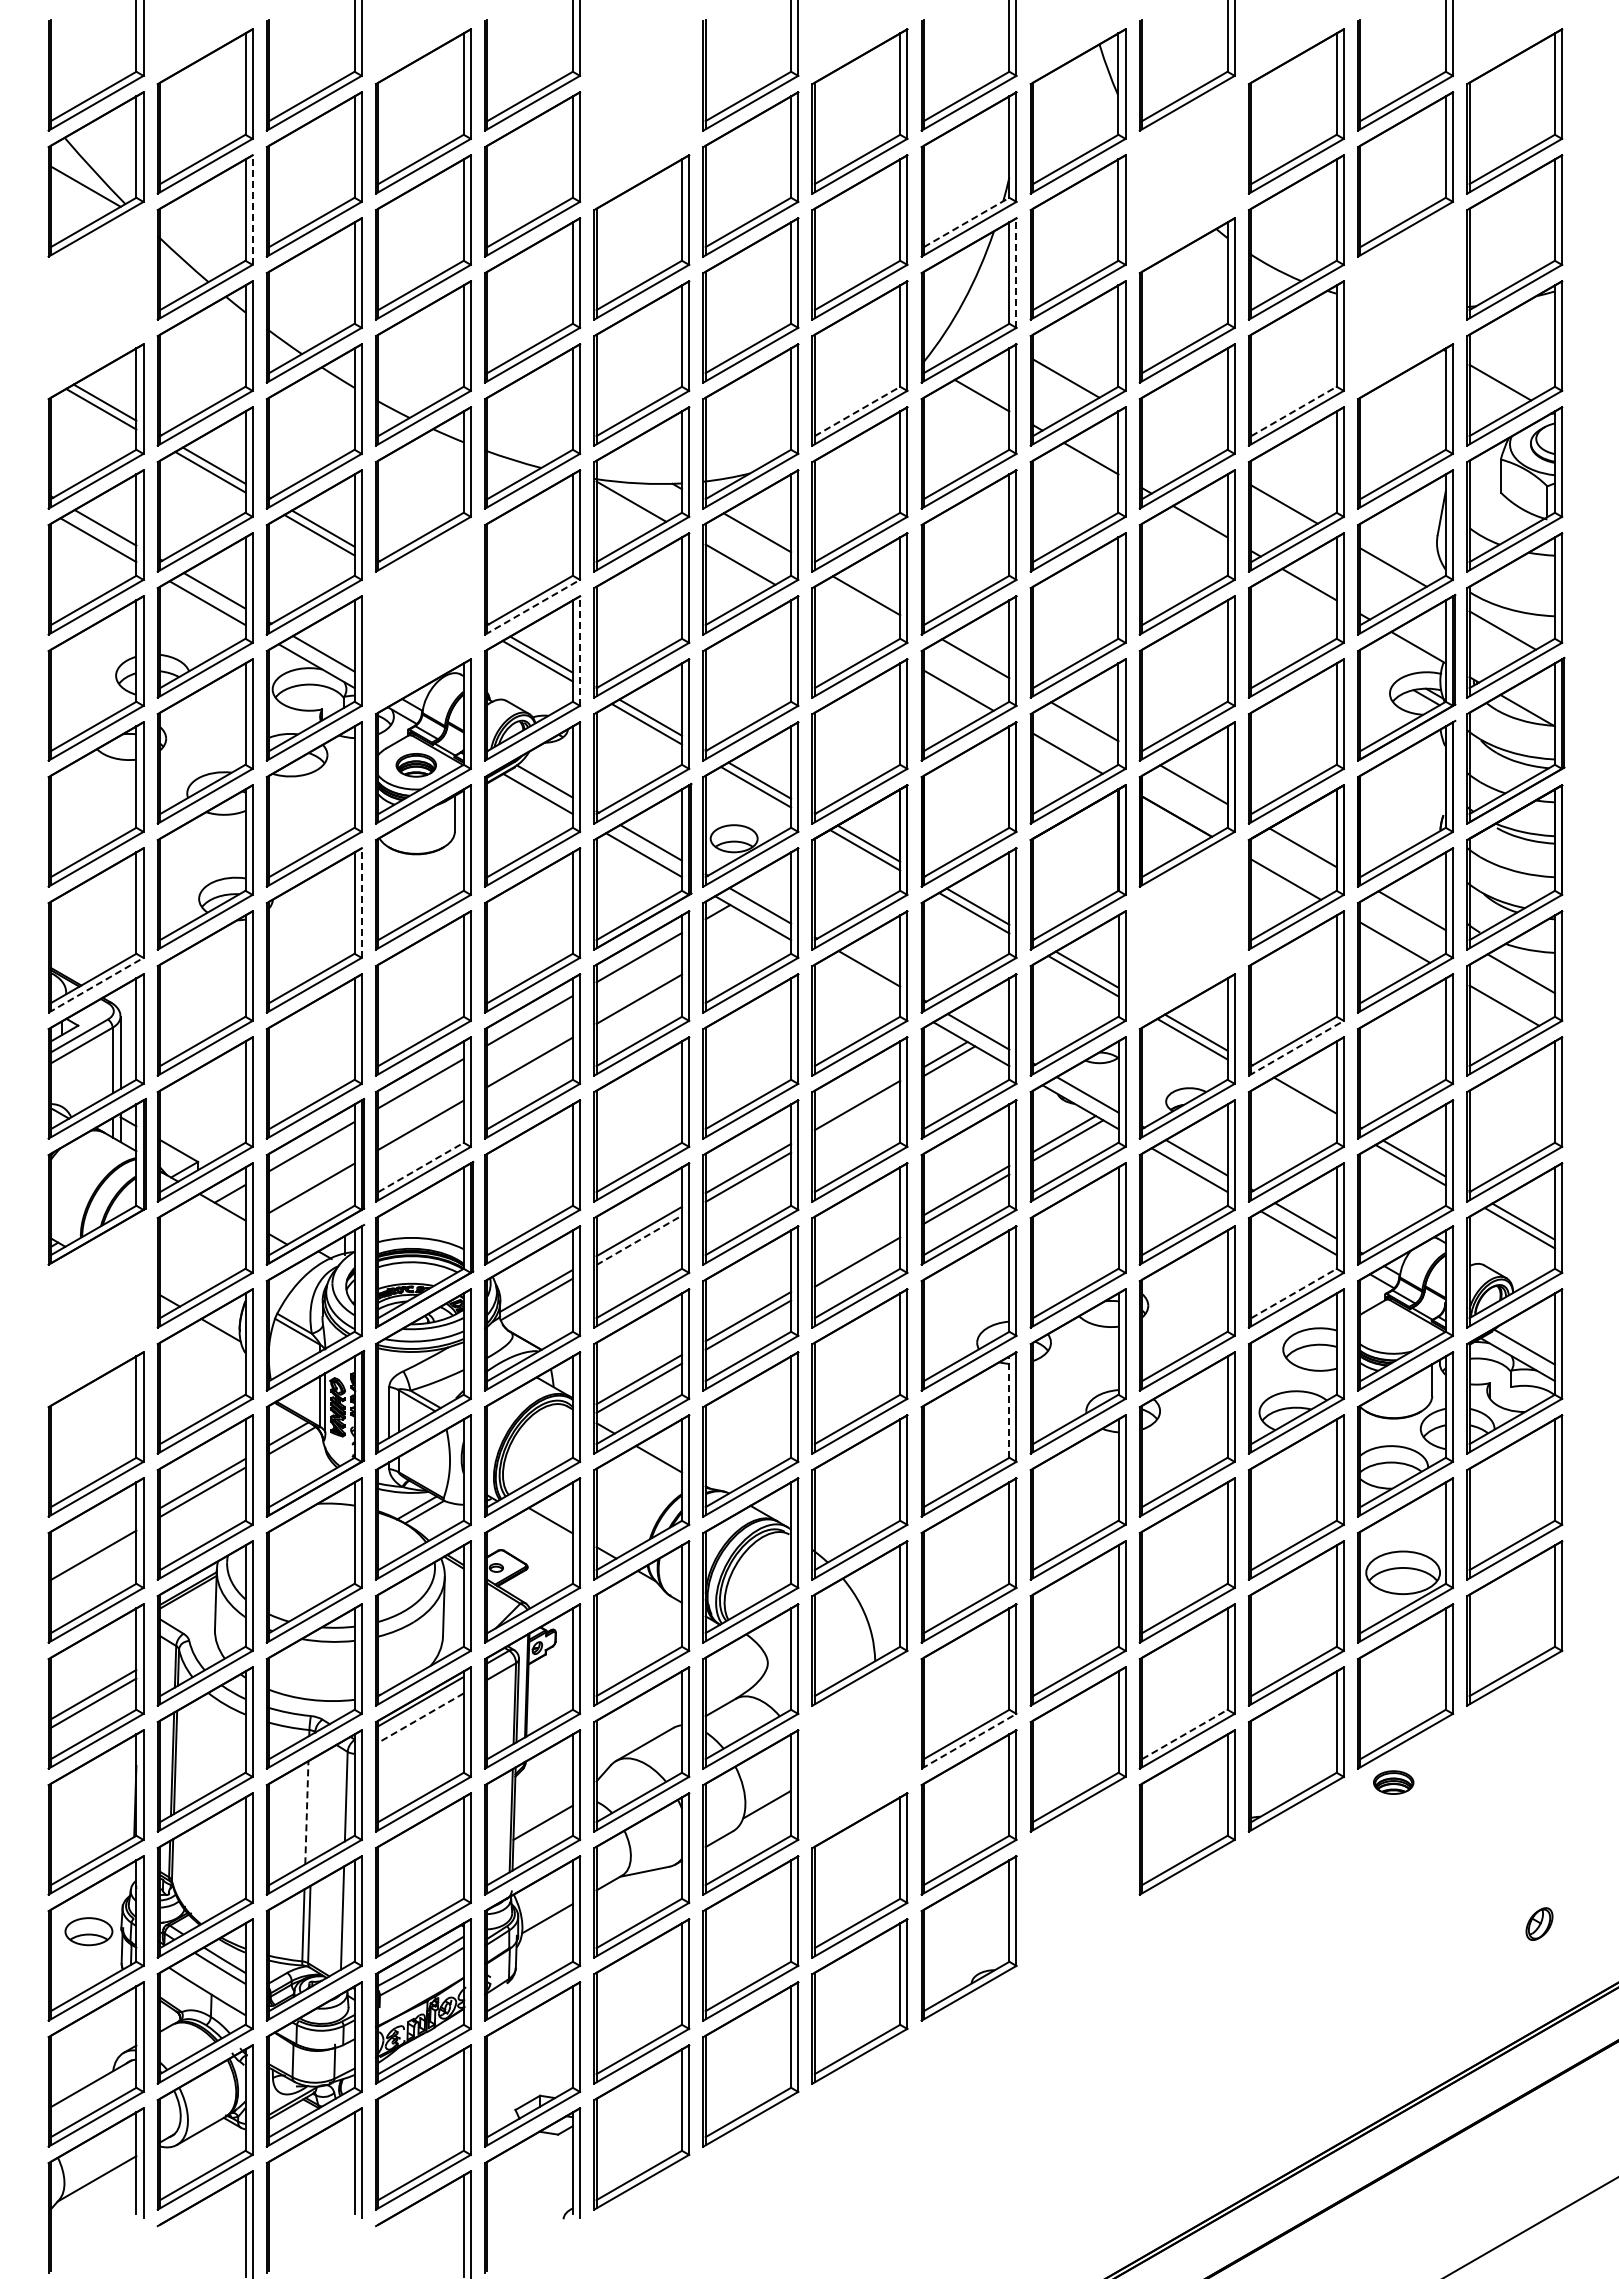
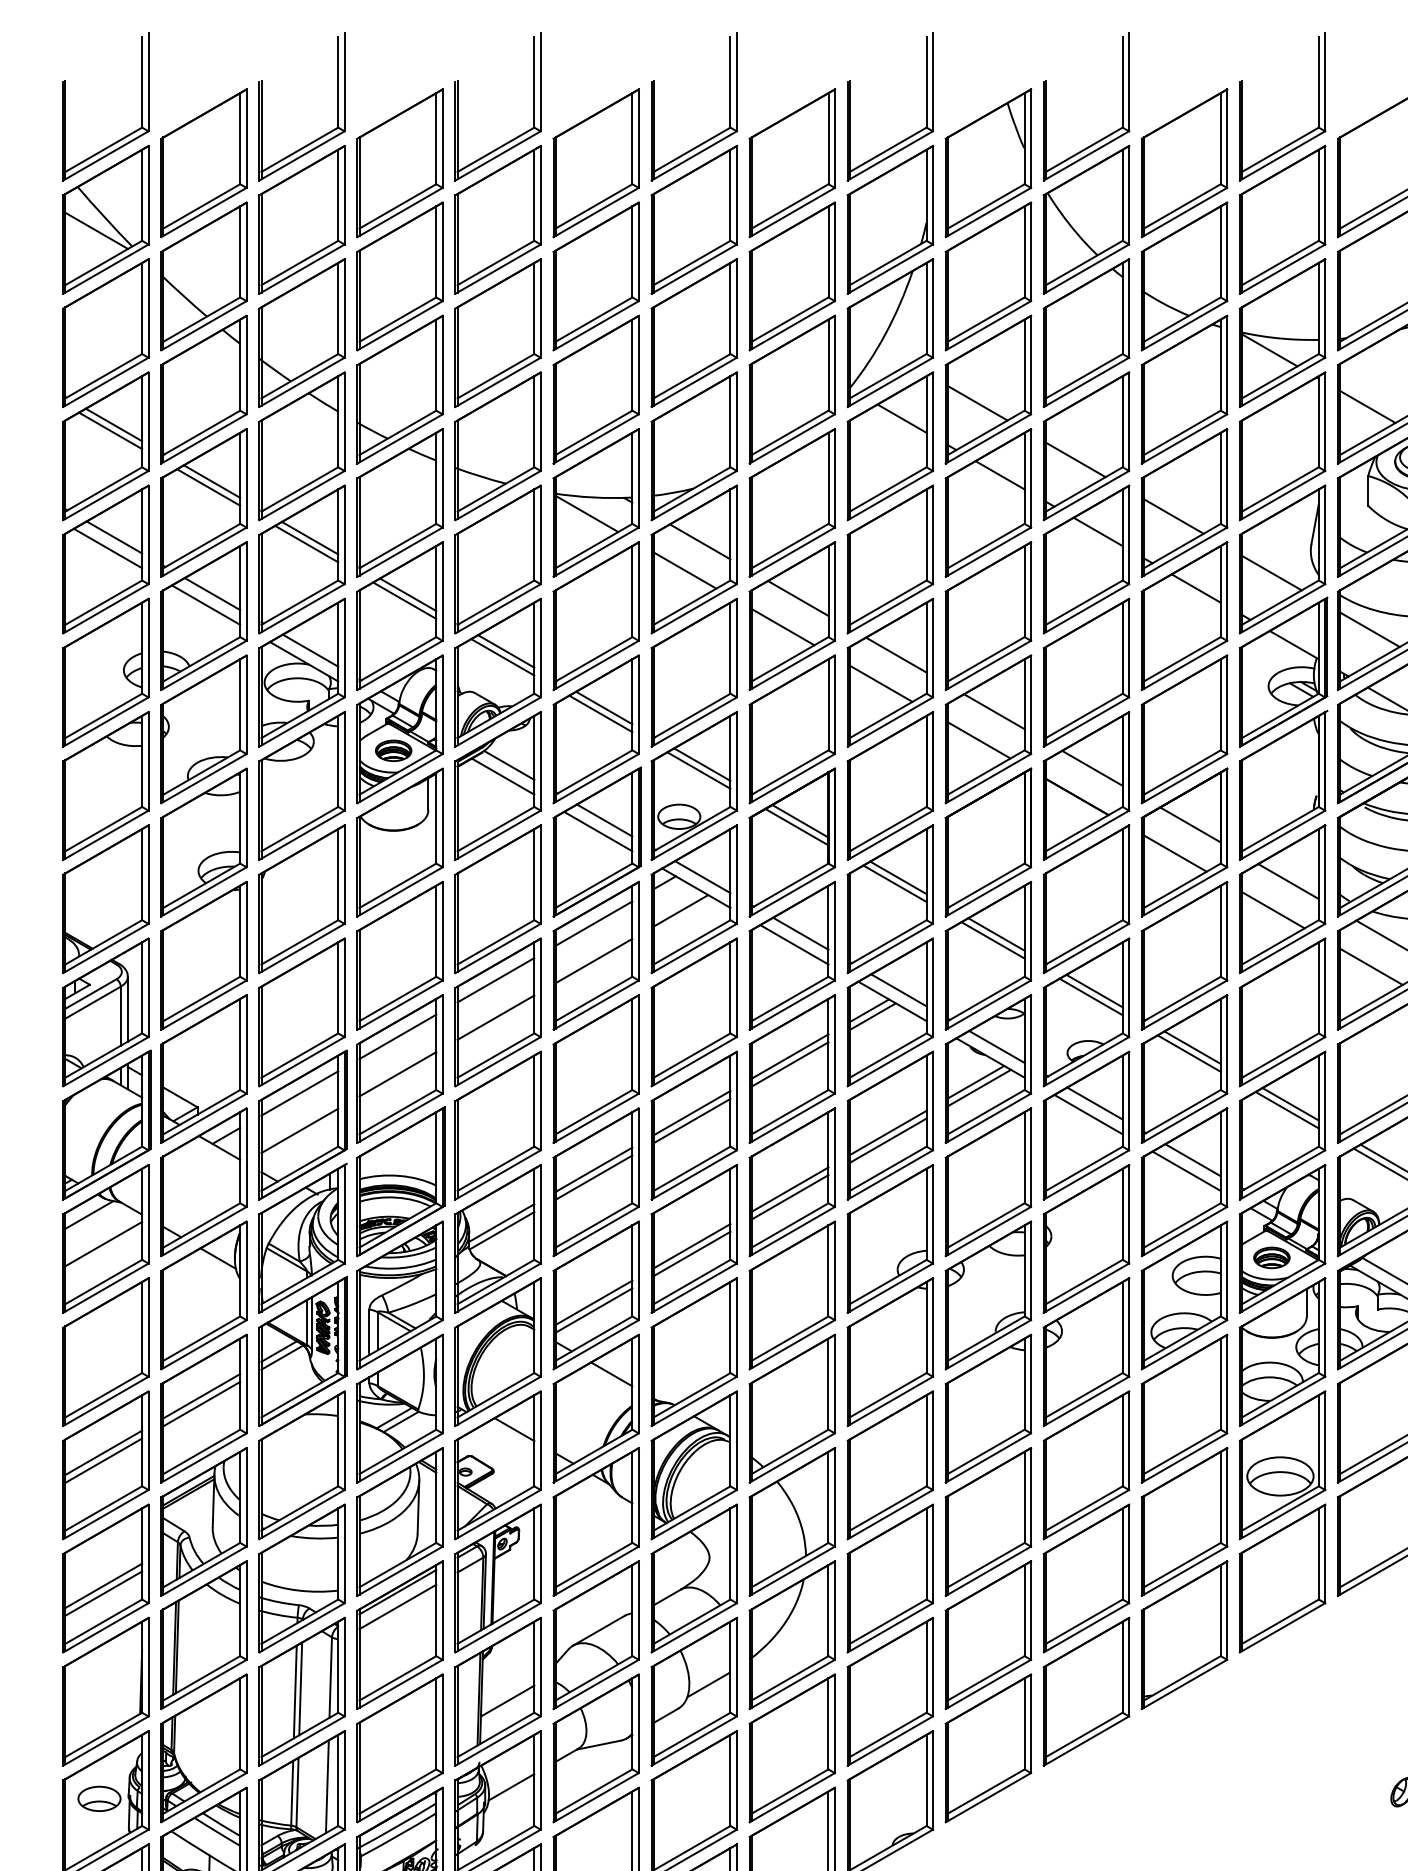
part: (641, 111) -> (596, 163), added
part: (1186, 174) -> (1085, 219), added
line: (252, 210) -> (246, 252), dashed -> solid
line: (967, 222) -> (888, 263), dashed -> solid
line: (1016, 273) -> (932, 308), dashed -> solid
part: (95, 300) -> (105, 333), added
part: (1405, 300) -> (1282, 333), added
line: (857, 411) -> (790, 432), dashed -> solid
line: (1294, 411) -> (1182, 432), dashed -> solid
line: (1175, 441) -> (1075, 459), added
line: (532, 607) -> (498, 609), dashed -> solid
part: (423, 615) -> (400, 616), added
line: (849, 627) -> (782, 626), added
line: (579, 651) -> (540, 648), dashed -> solid
line: (361, 903) -> (344, 875), dashed -> solid
part: (1186, 930) -> (1085, 899), added
line: (735, 942) -> (680, 910), added
line: (862, 981) -> (794, 945), added
line: (96, 985) -> (106, 948), dashed -> solid
line: (1296, 1048) -> (1184, 1005), dashed -> solid
line: (1301, 1101) -> (1189, 1052), added
line: (857, 1113) -> (790, 1063), added
line: (421, 1167) -> (398, 1112), dashed -> solid
line: (639, 1240) -> (594, 1177), dashed -> solid
line: (857, 1253) -> (790, 1189), added
line: (1294, 1293) -> (1182, 1225), dashed -> solid
part: (95, 1308) -> (105, 1238), added
line: (1009, 1407) -> (926, 1327), dashed -> solid
line: (93, 1546) -> (103, 1452), added
line: (420, 1718) -> (397, 1607), dashed -> solid
line: (1185, 1734) -> (1084, 1621), dashed -> solid
line: (969, 1741) -> (890, 1628), dashed -> solid
part: (859, 1749) -> (791, 1635), added
part: (1393, 1782) -> (1271, 1257), moved
line: (312, 1808) -> (300, 1688), added
line: (306, 1812) -> (294, 1691), dashed -> solid
part: (1077, 1875) -> (987, 1748), added

